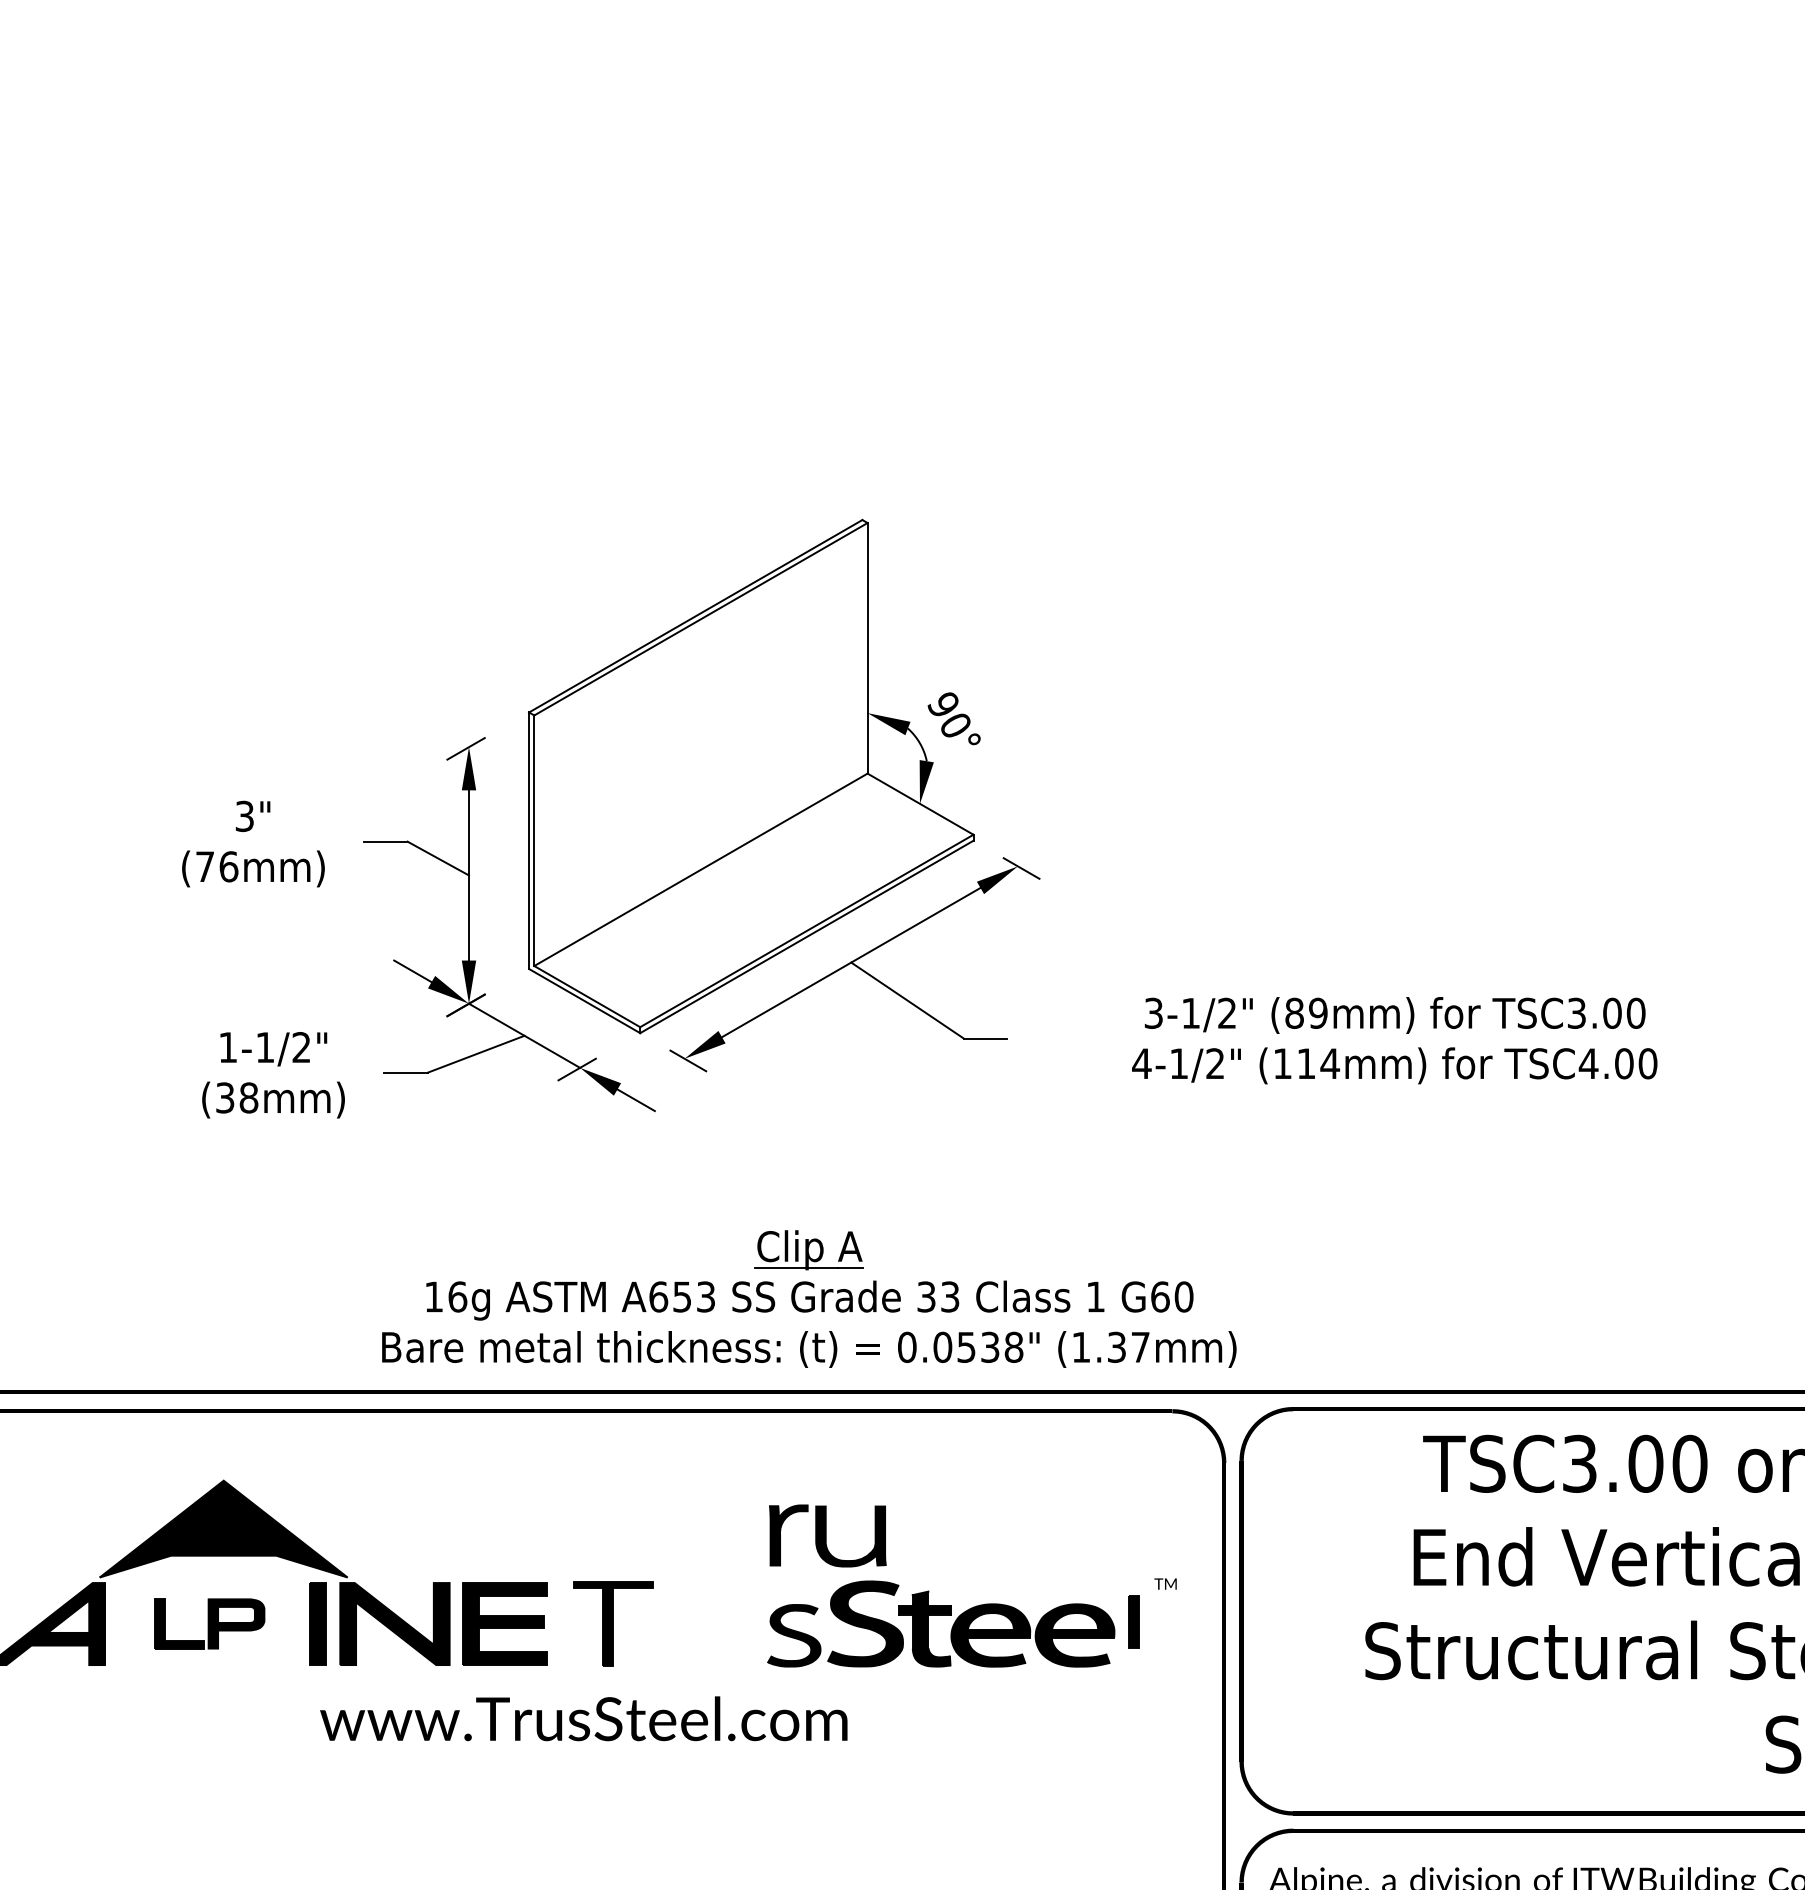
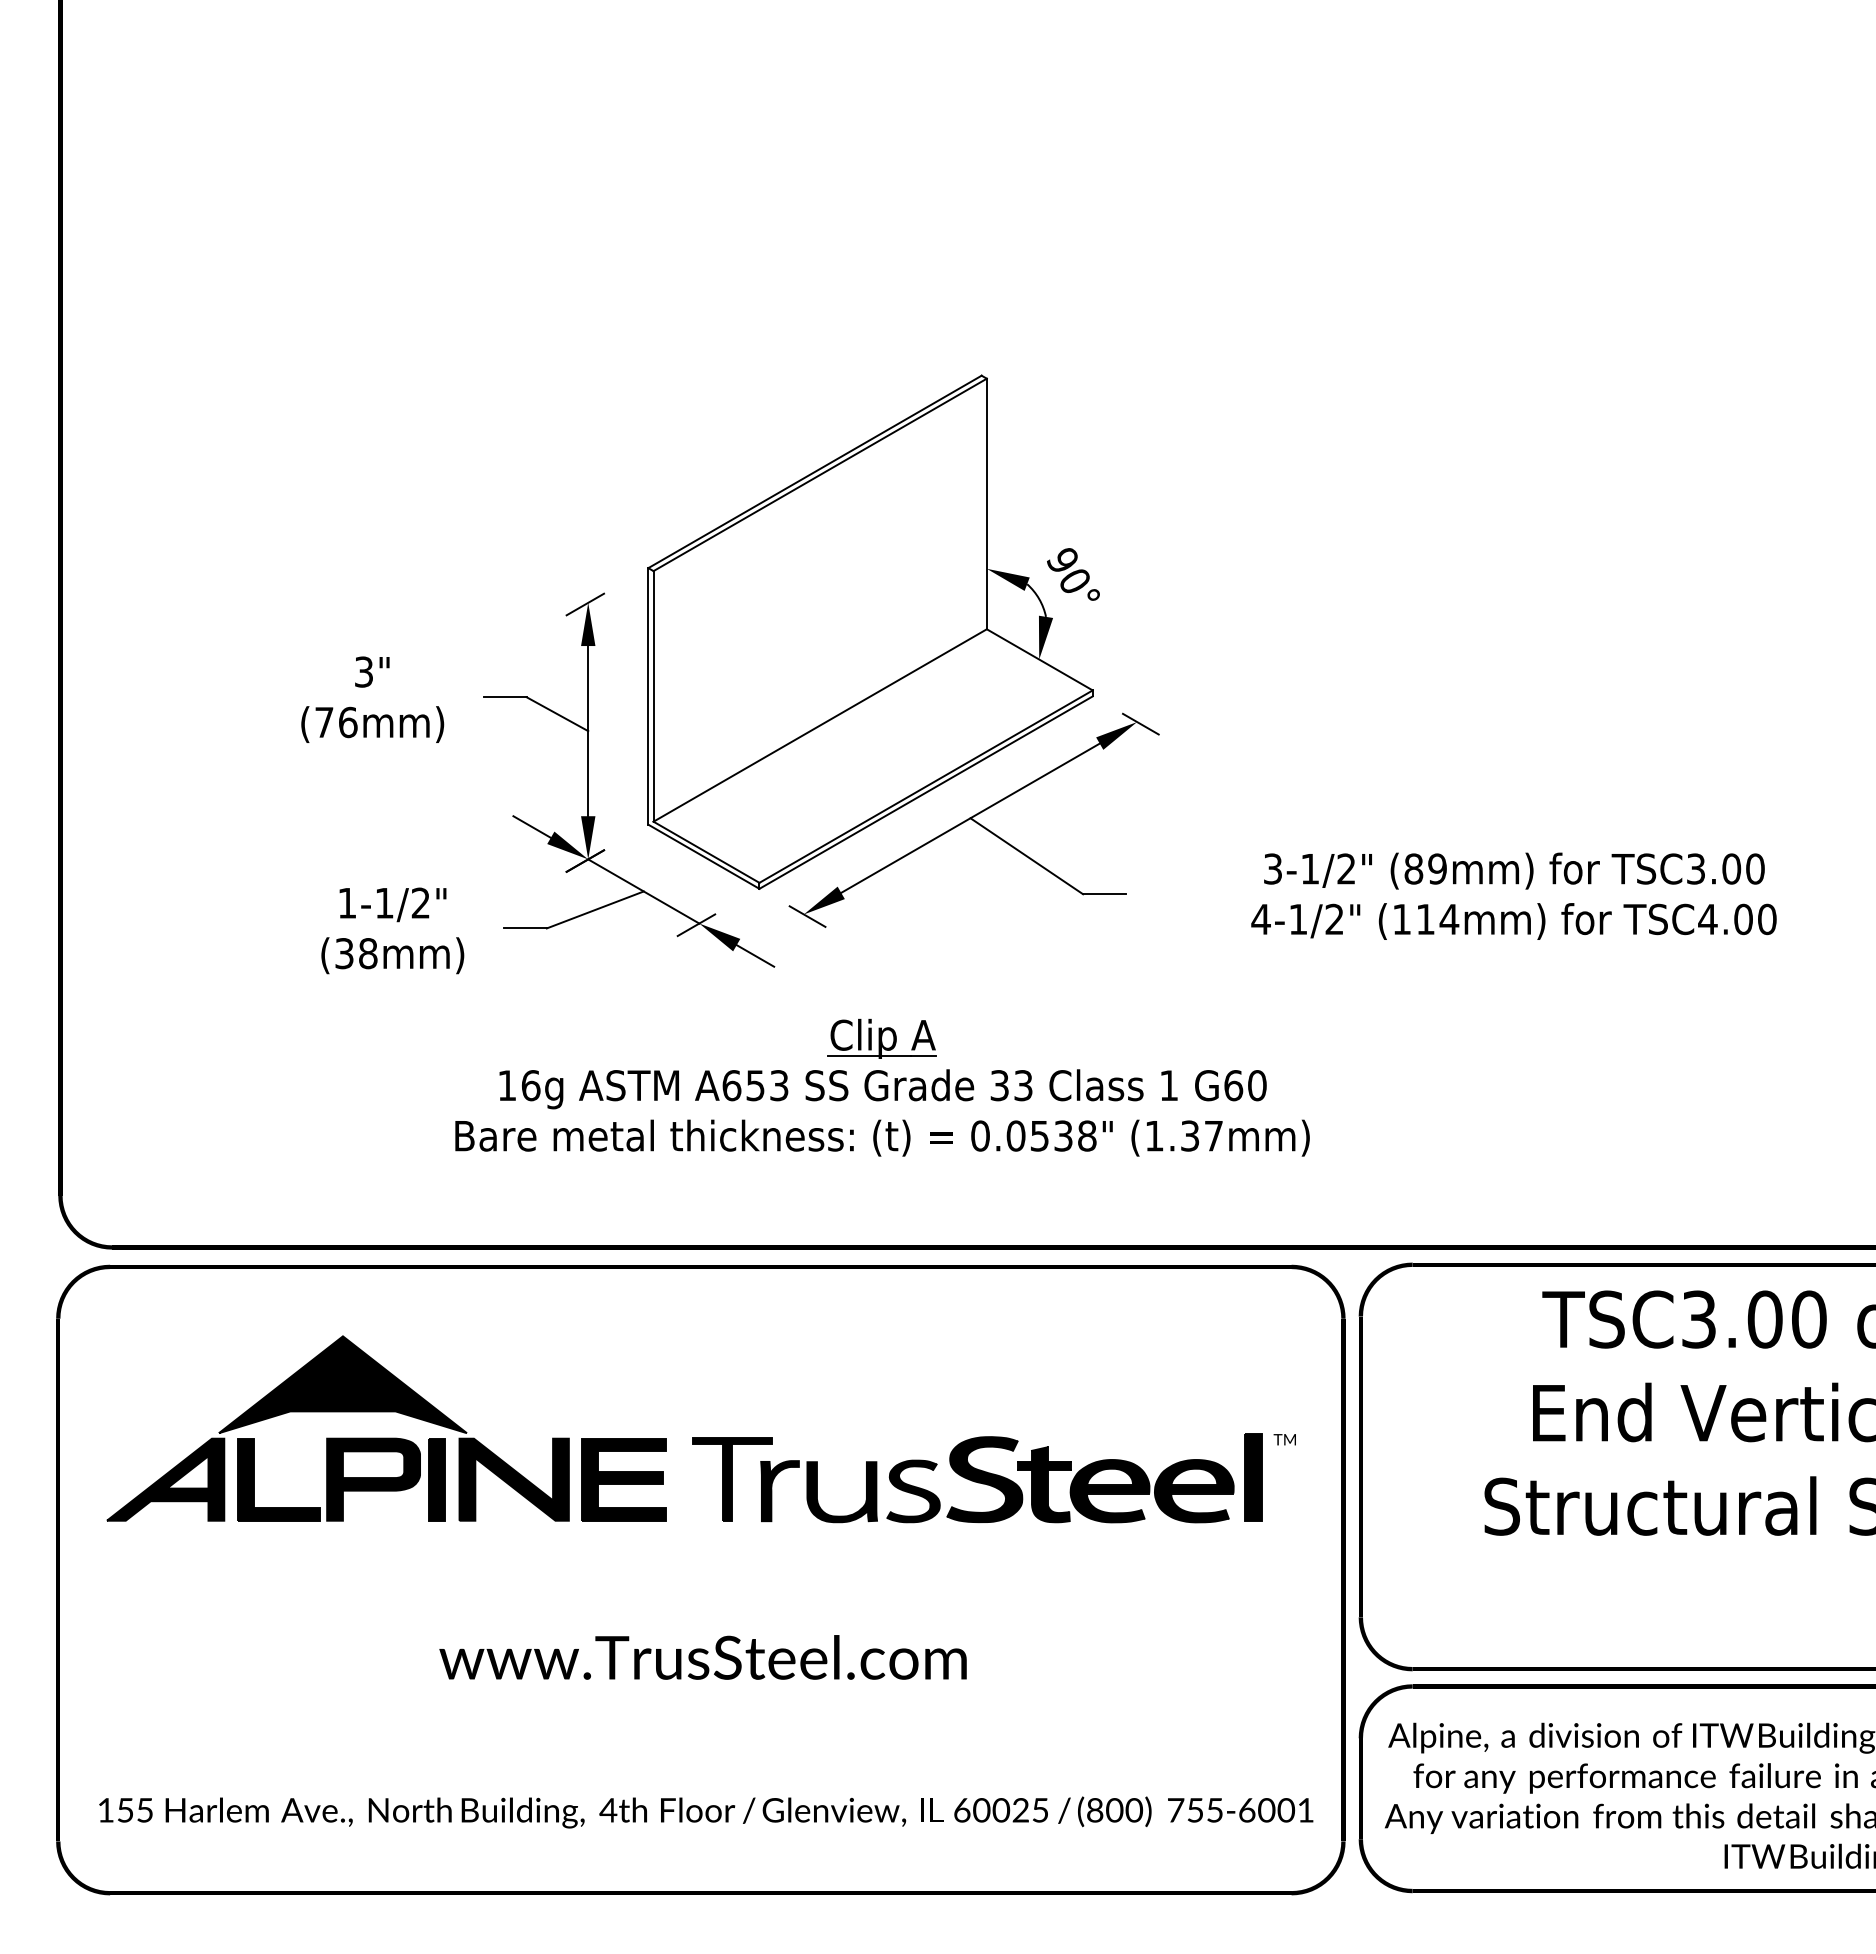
part: (809, 1298) -> (882, 1087), moved
part: (827, 1535) -> (818, 1491), moved
part: (1134, 1621) -> (1253, 1477), size x1.67
part: (209, 1623) -> (328, 1479), size x1.67
text: (583, 1718) -> (702, 1657), moved

